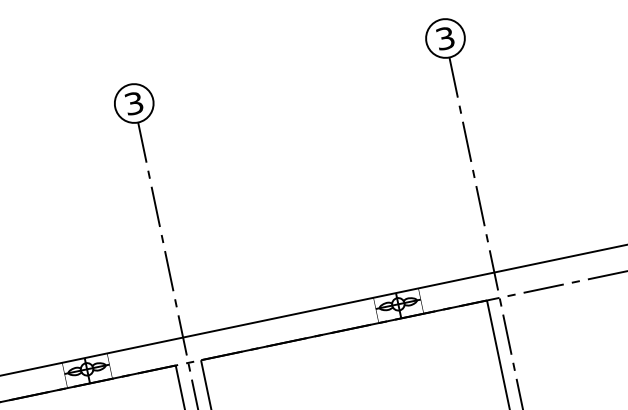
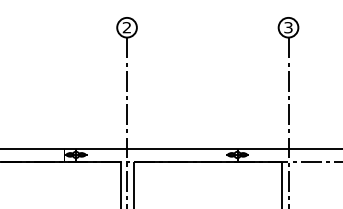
text: (133, 103) -> (126, 27), 3 -> 2

